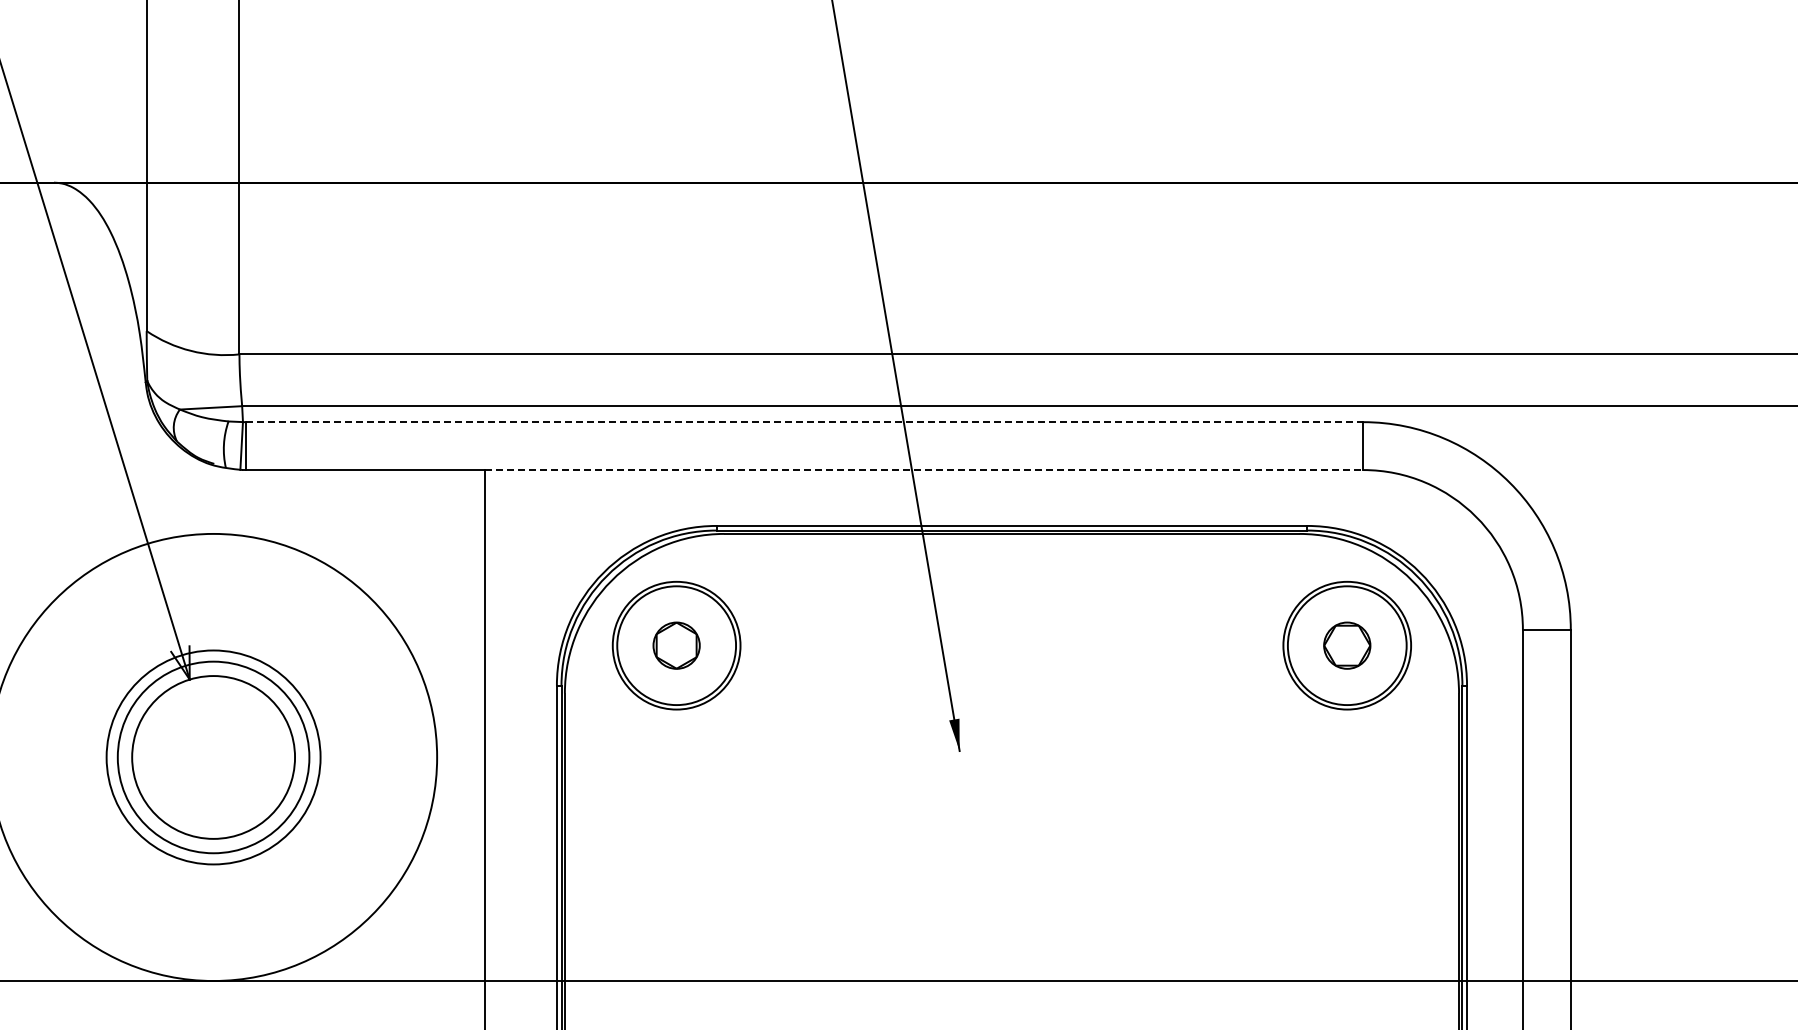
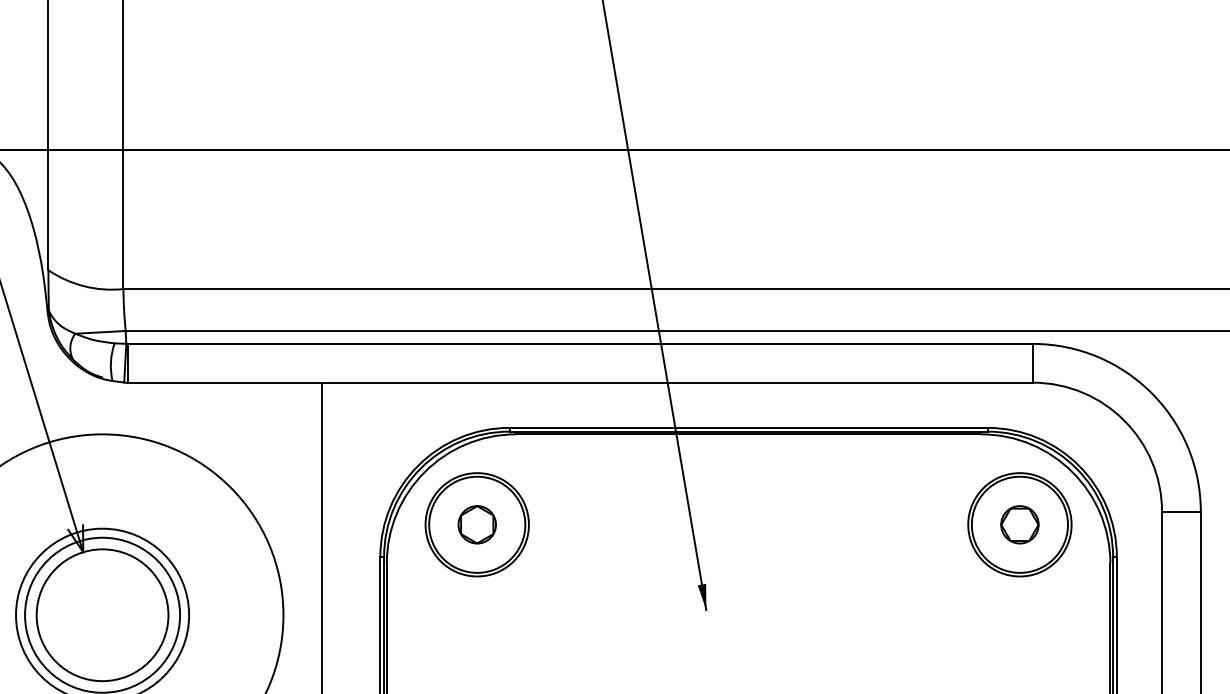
line: (804, 422) -> (580, 344), dashed -> solid
line: (924, 470) -> (677, 383), dashed -> solid

